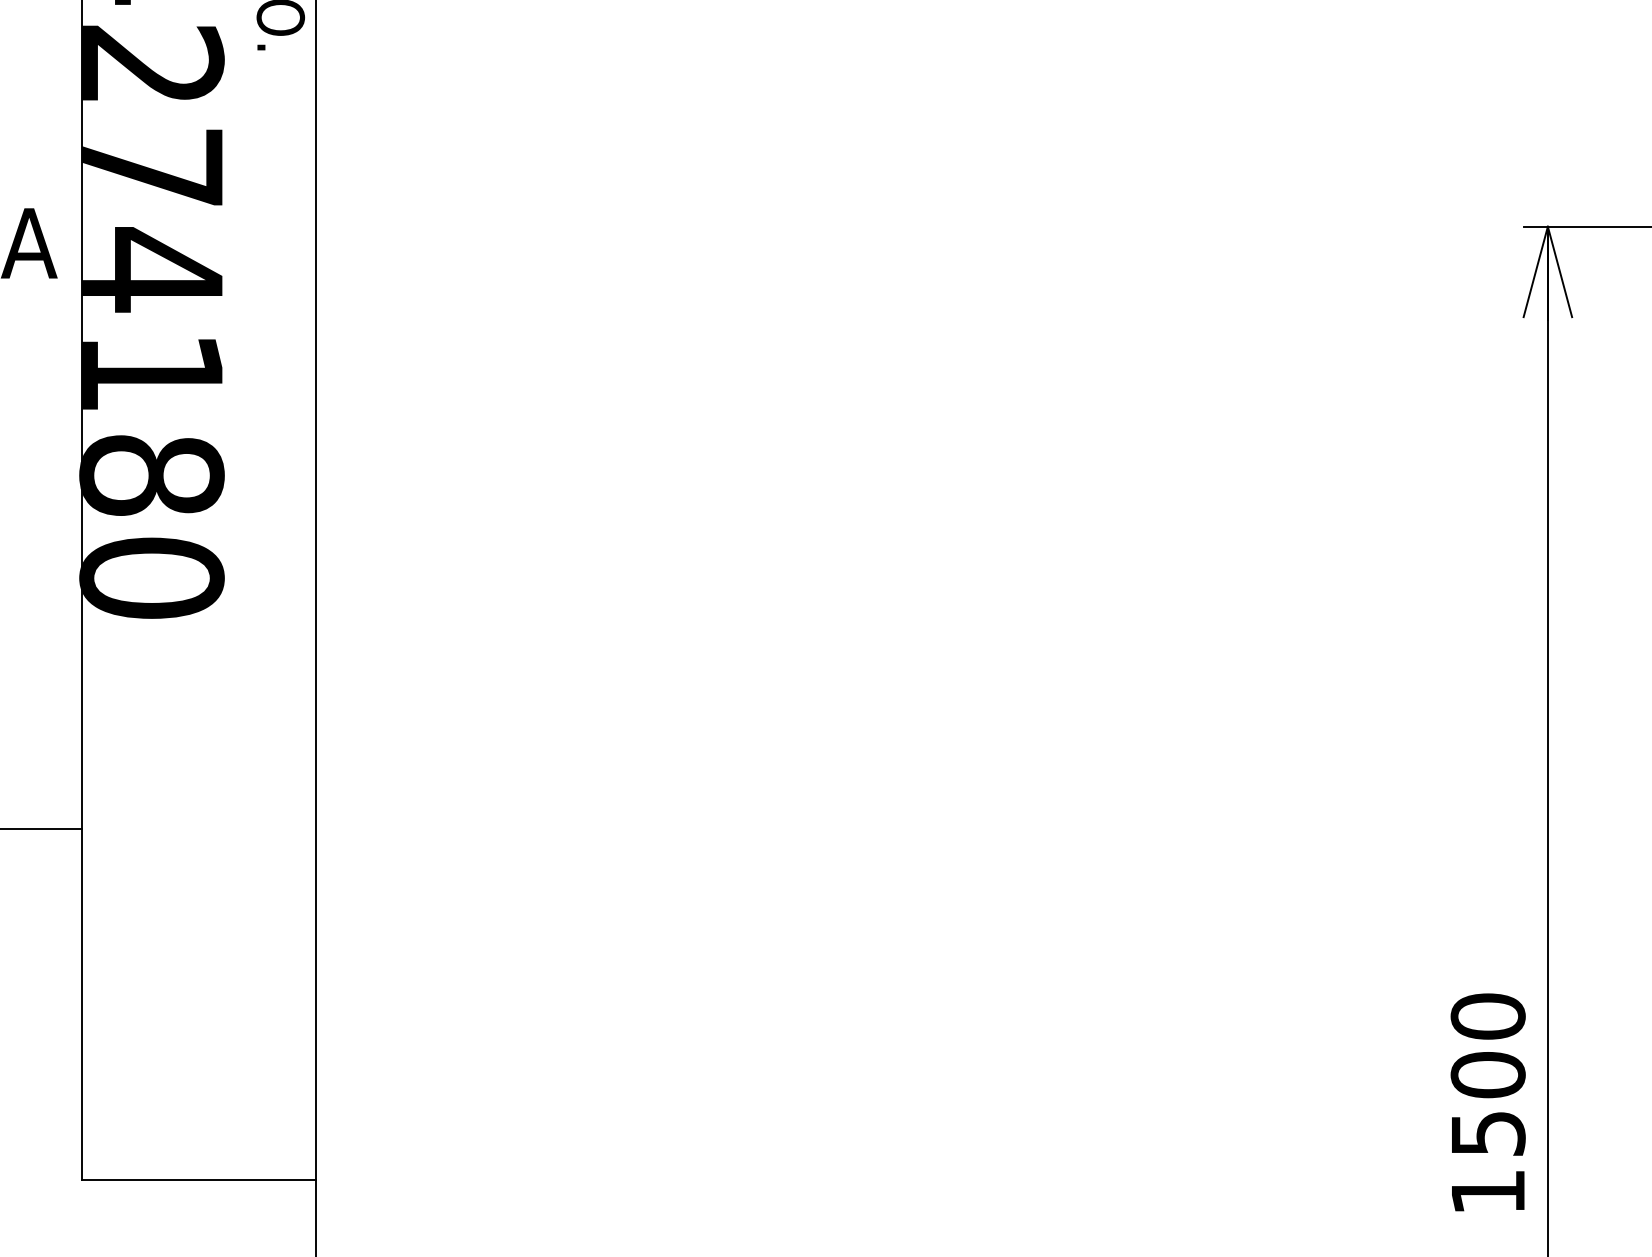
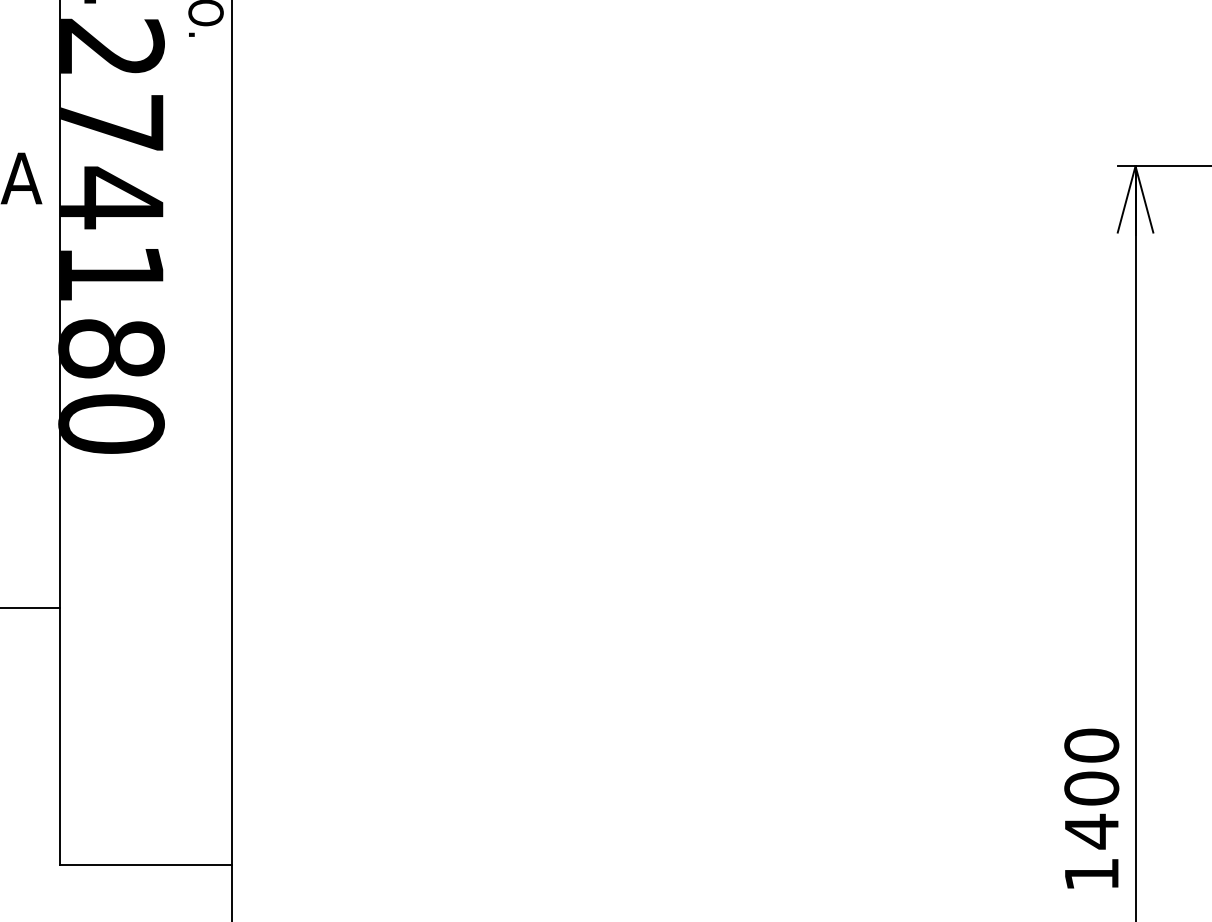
text: (1489, 1133) -> (1092, 831), 1500 -> 1400

